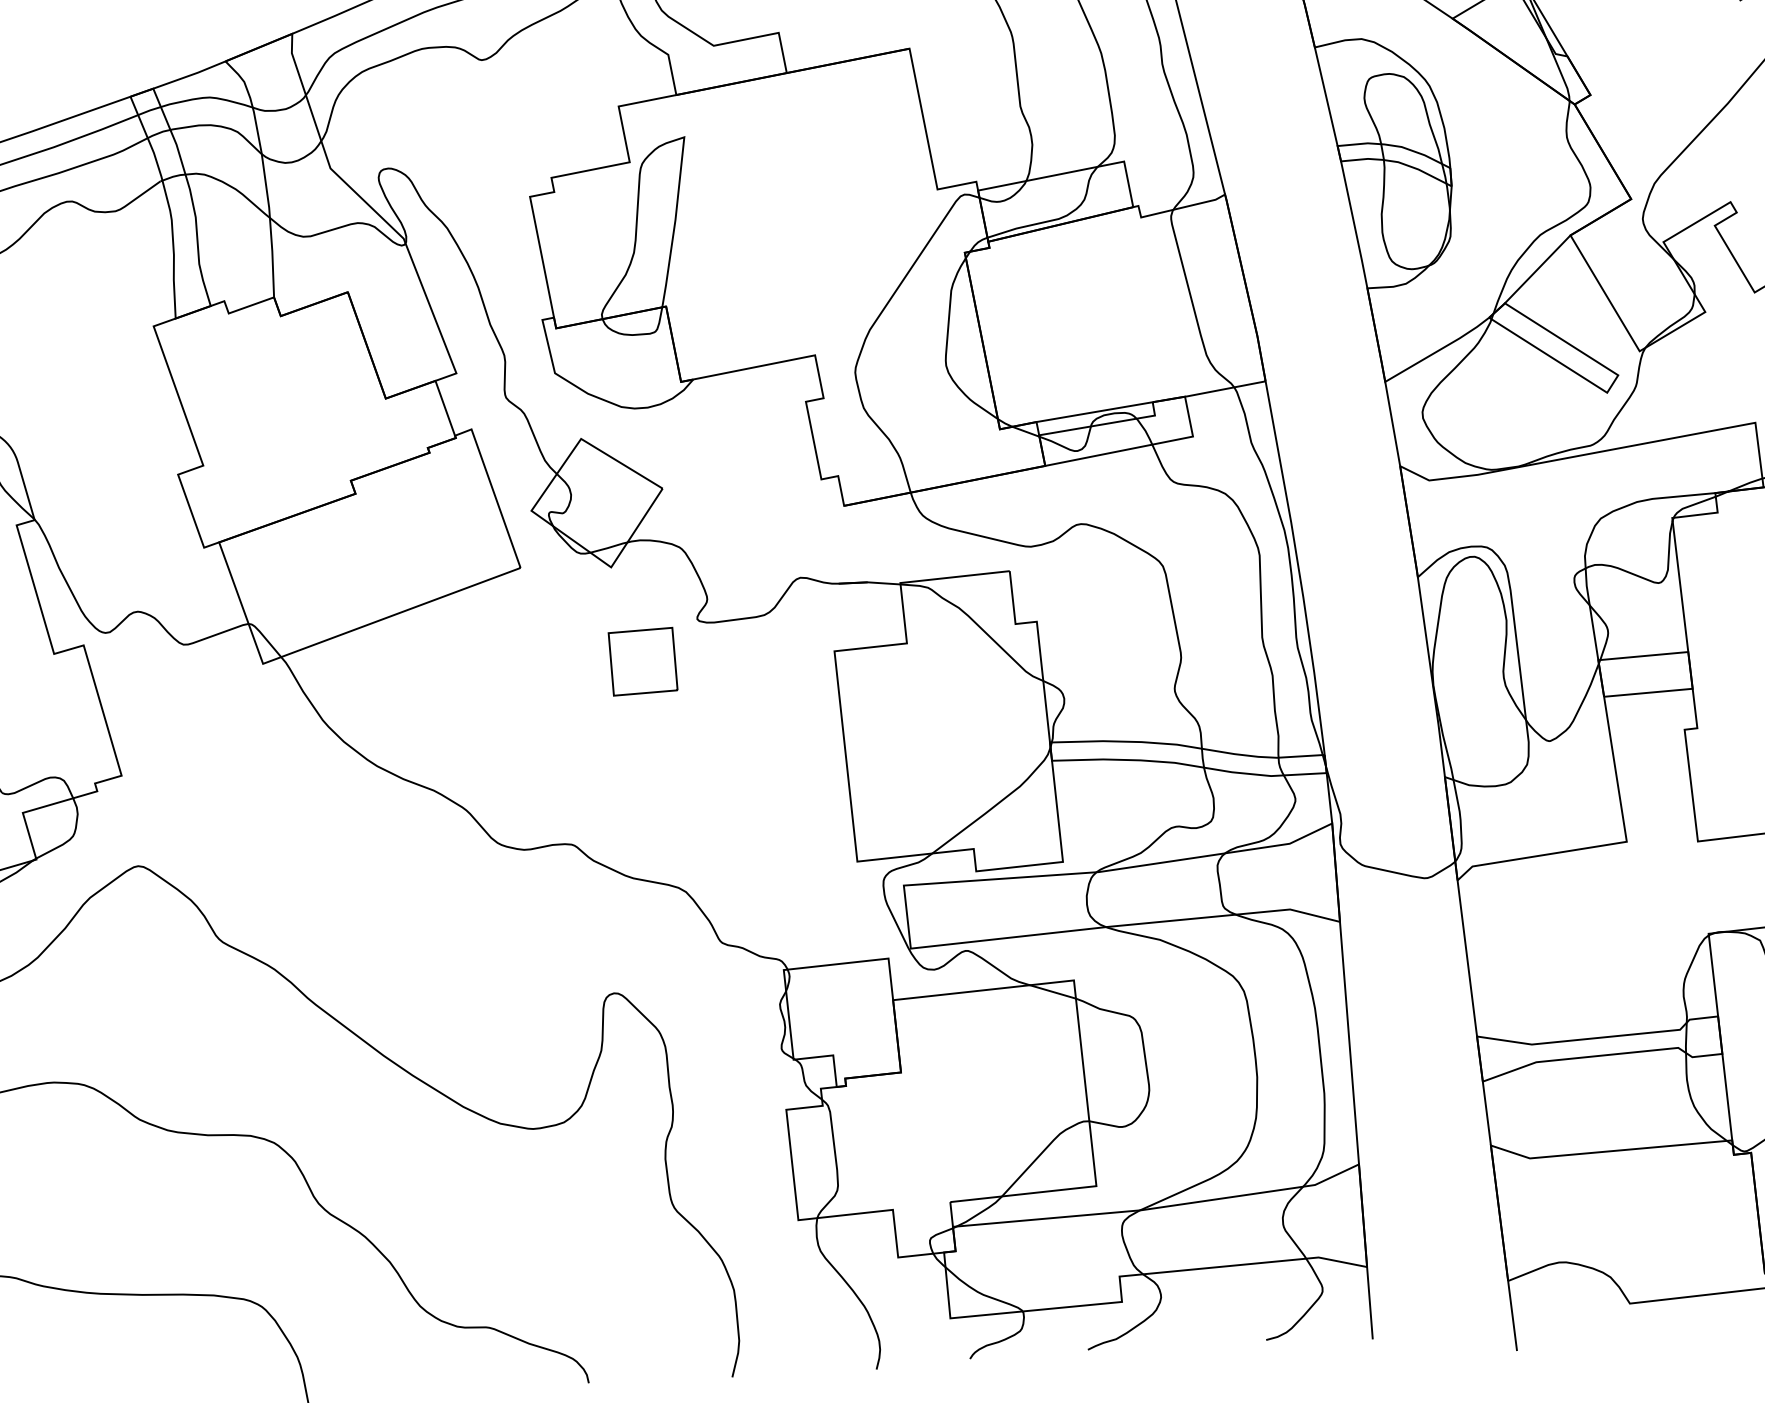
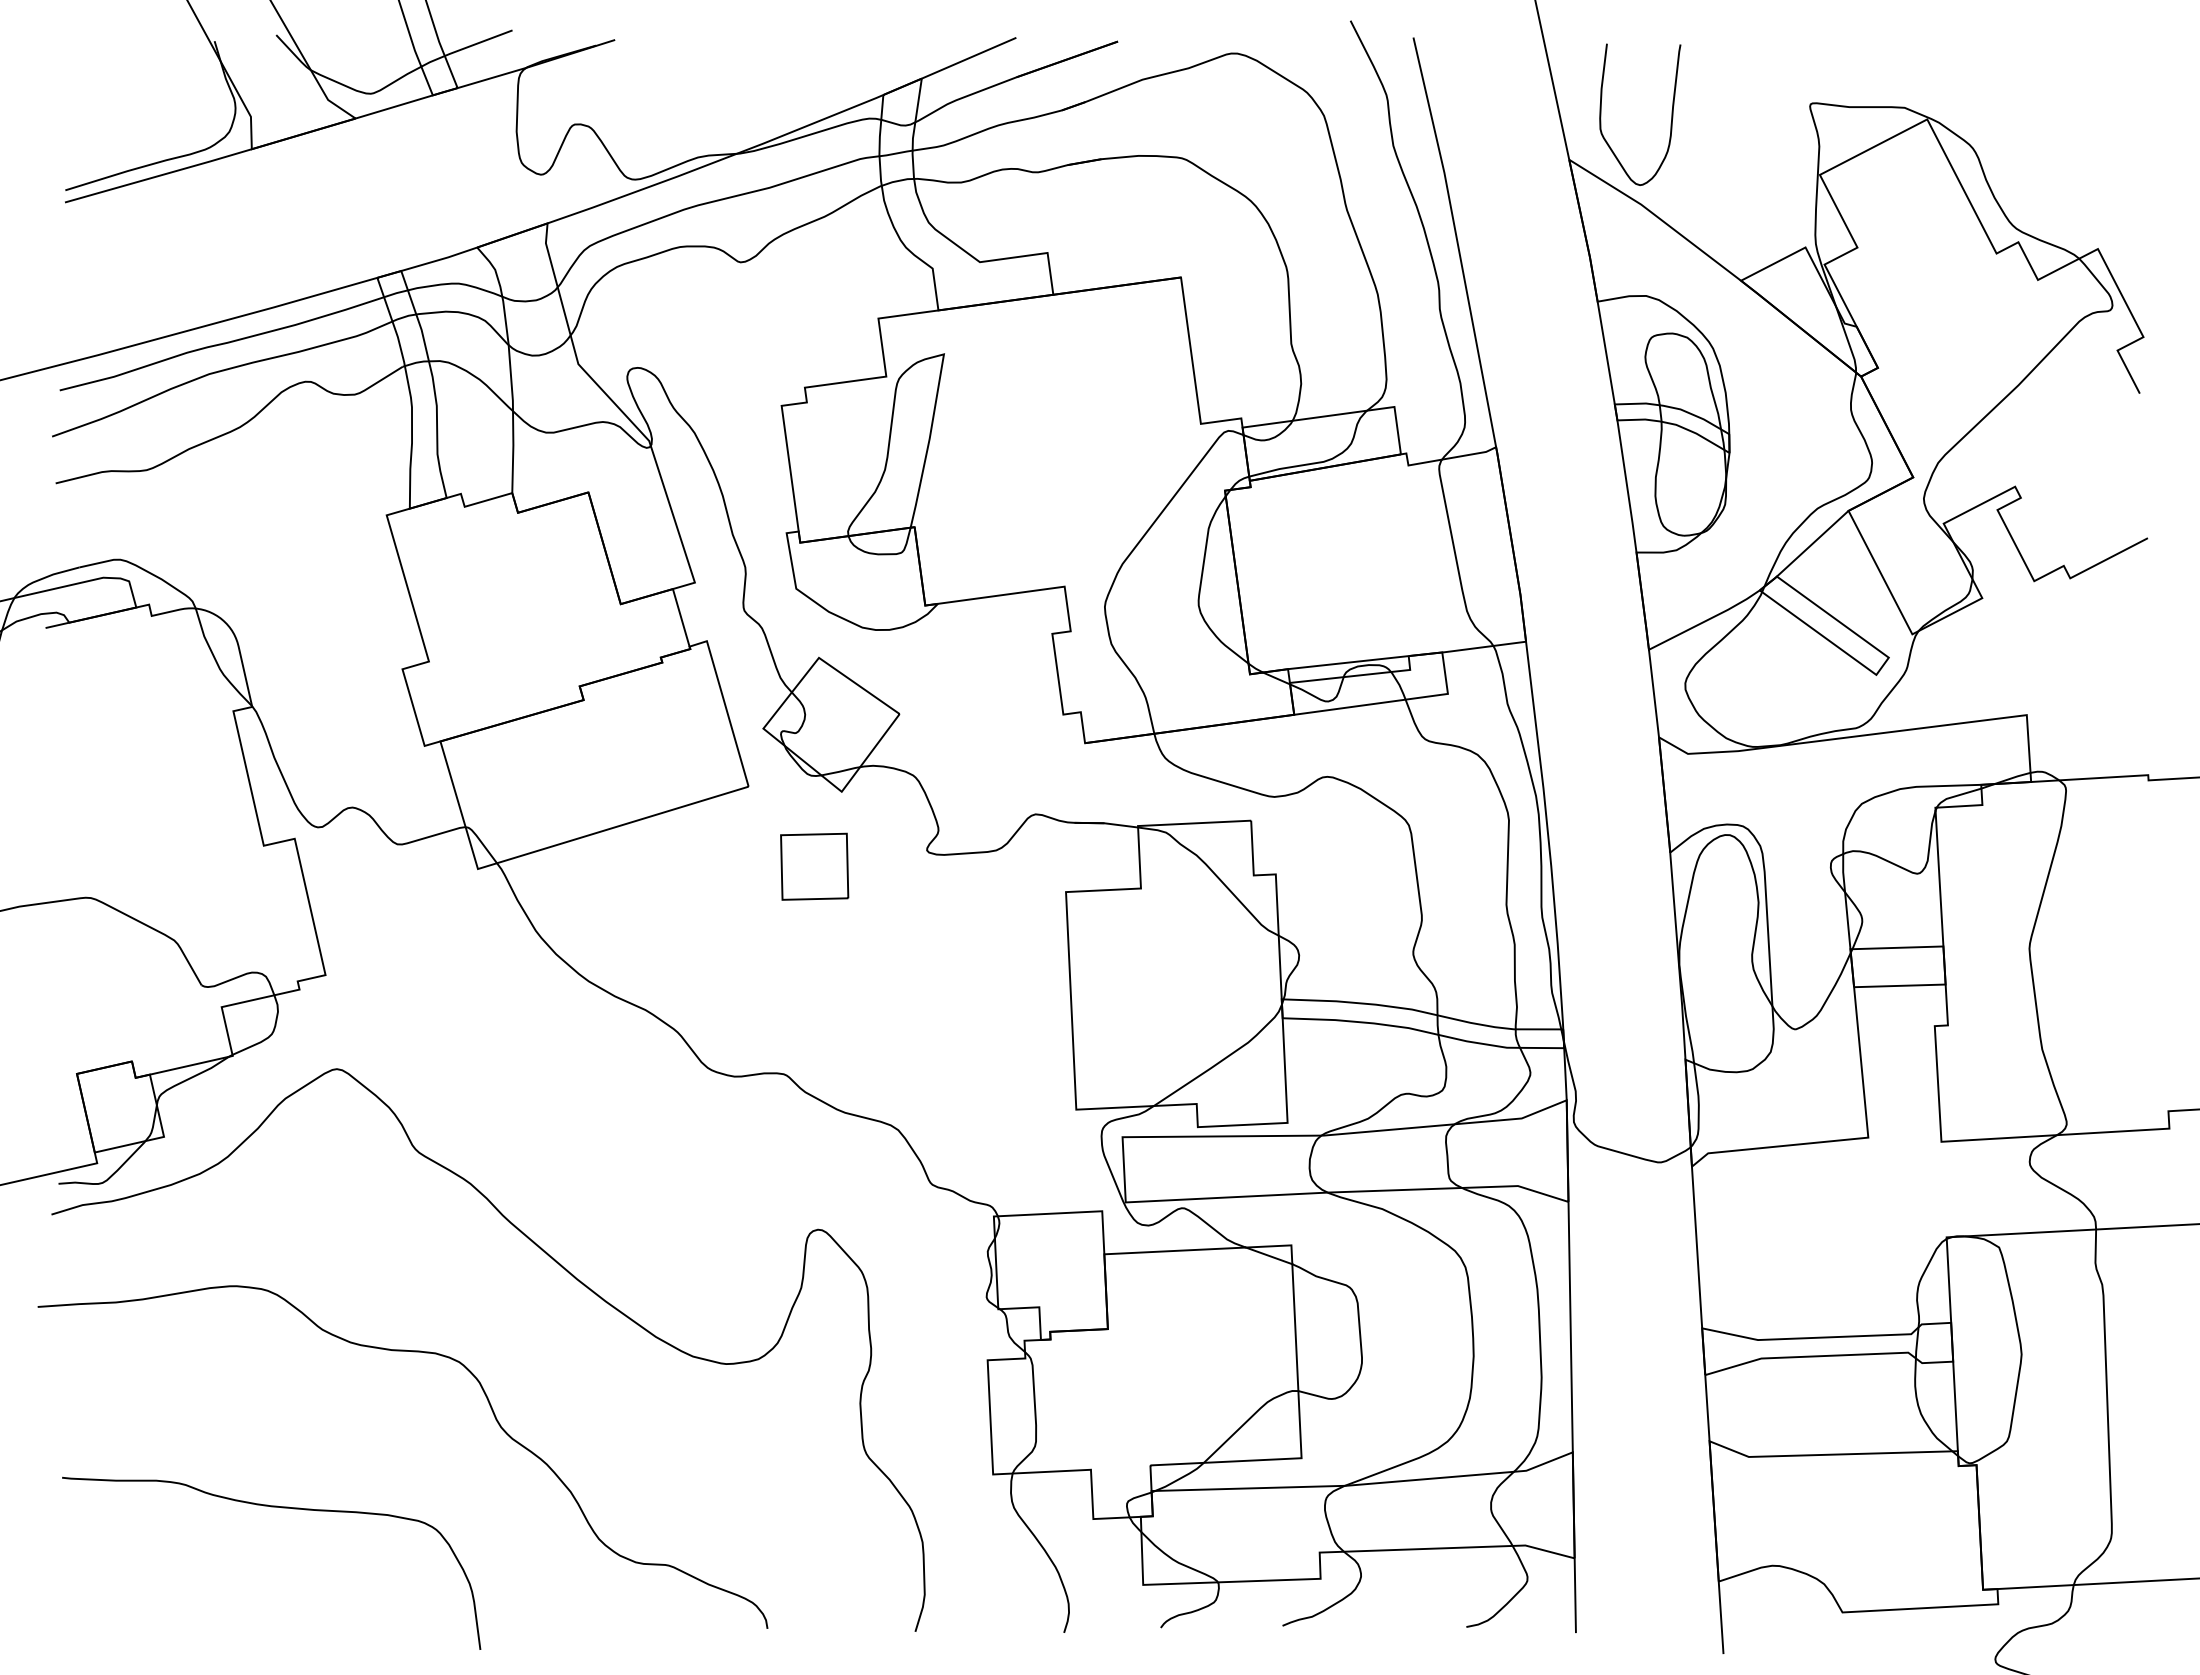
part: (642, 661) -> (814, 866), moved

